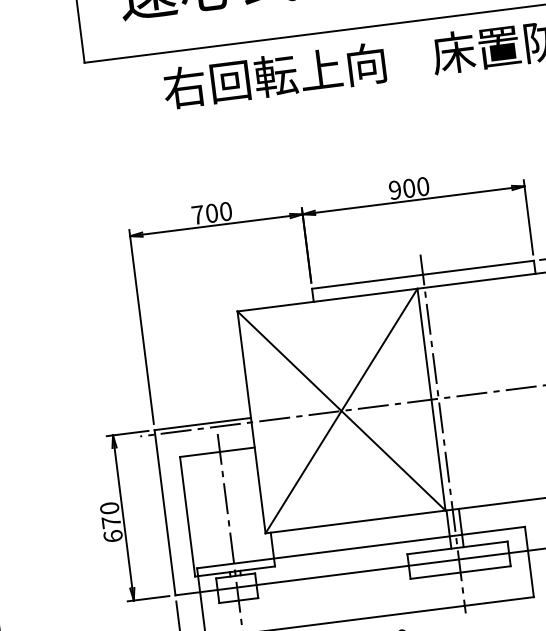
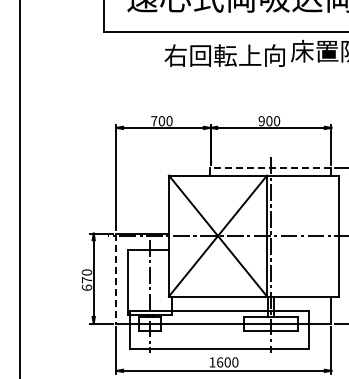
text: (273, 75) -> (224, 55), moved
line: (422, 274) -> (270, 168), solid -> dashed
line: (165, 514) -> (116, 279), solid -> dashed

